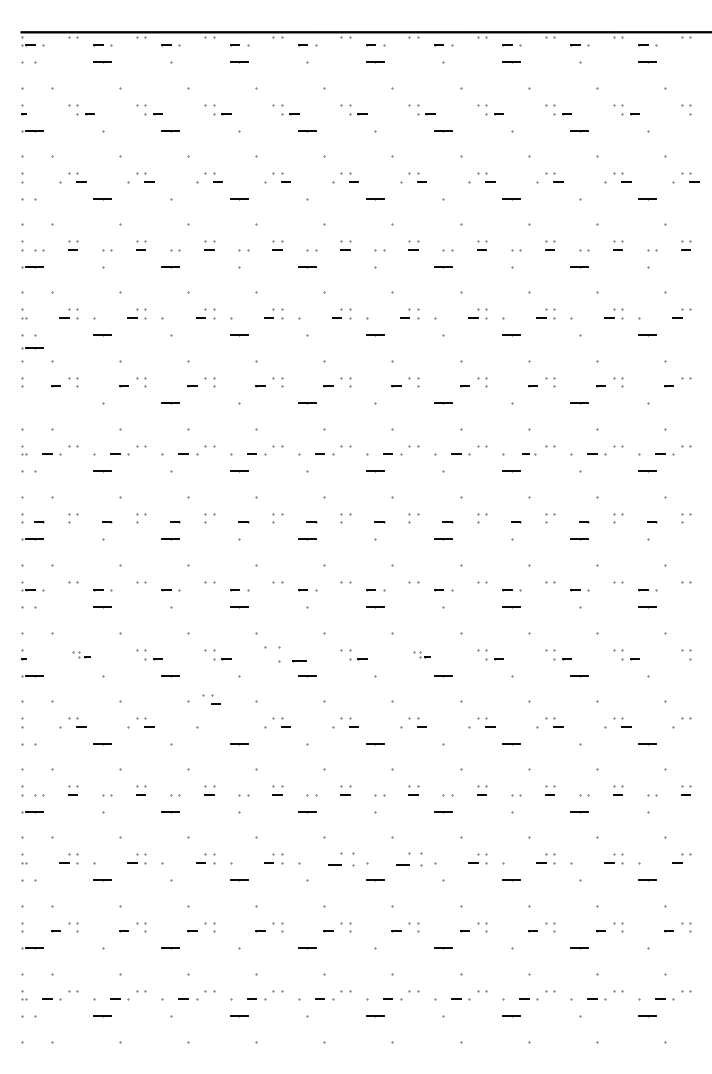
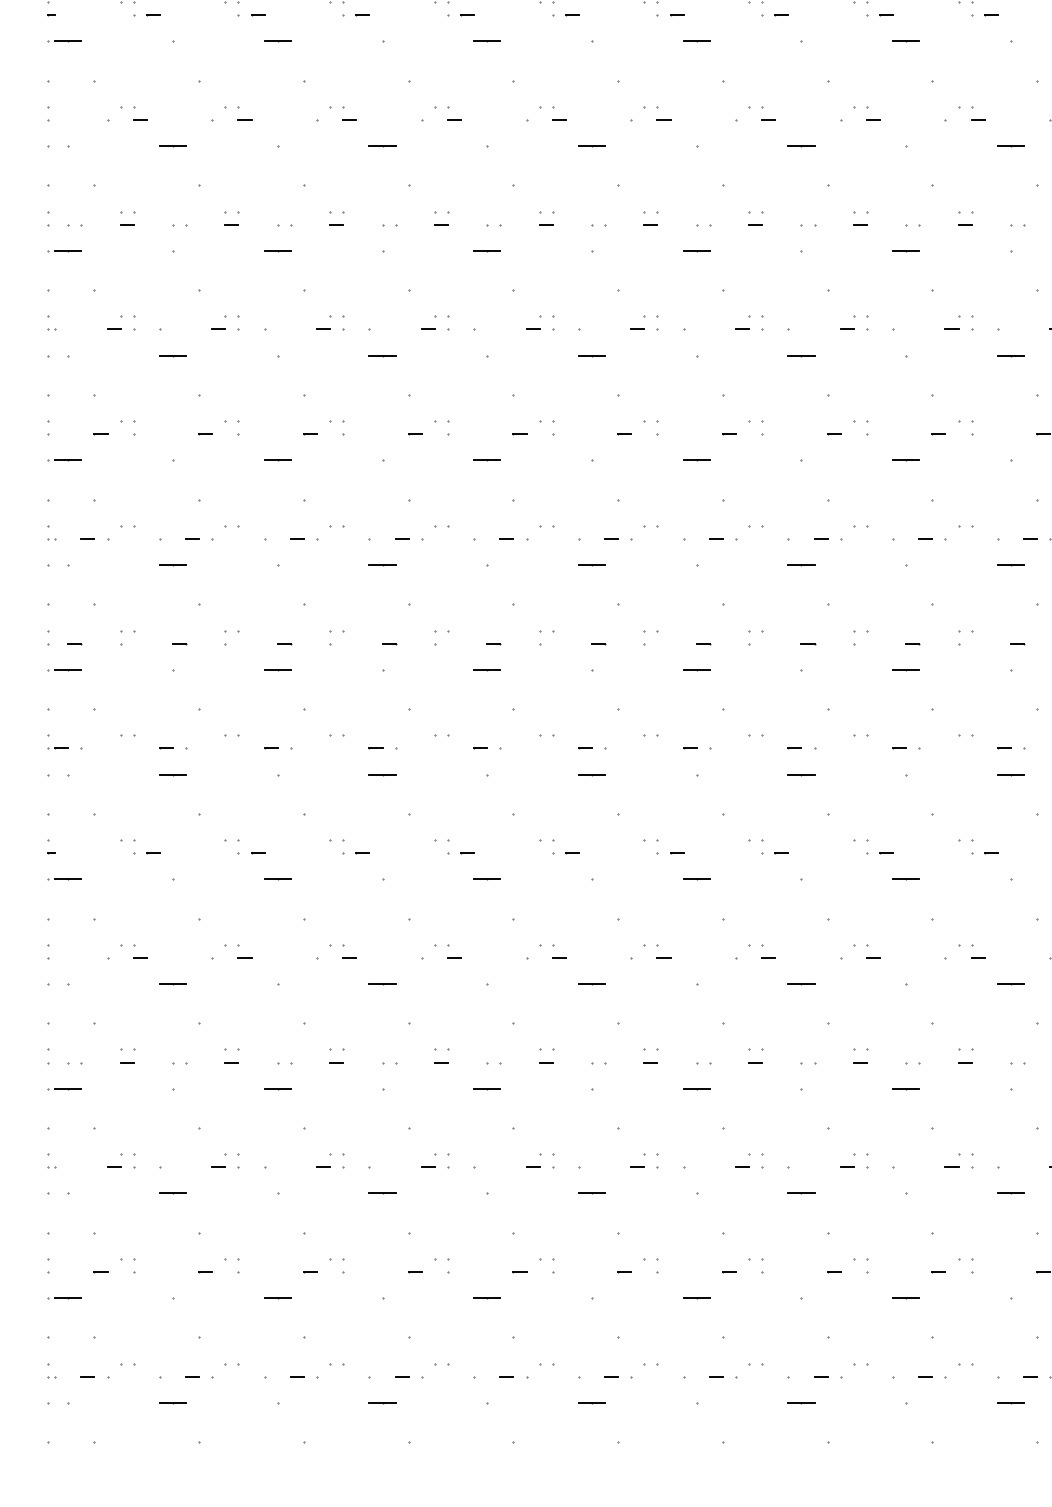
line: (32, 348) -> (64, 460), moved
part: (528, 454) -> (827, 539), size x1.43
part: (81, 654) -> (140, 846), size x1.43
part: (285, 654) -> (453, 846), size x0.62
part: (421, 654) -> (662, 846), size x1.67
part: (211, 699) -> (343, 951), moved
part: (341, 858) -> (539, 1160), size x0.71
part: (409, 858) -> (644, 1160), size x0.71

